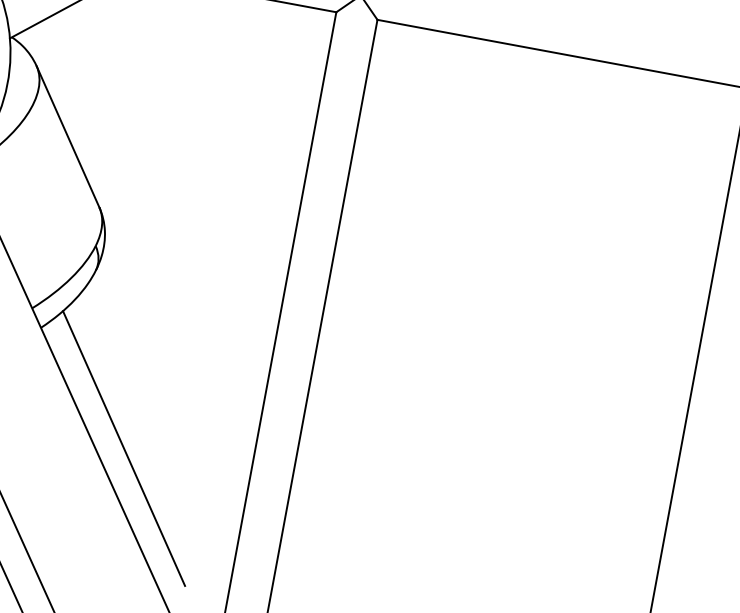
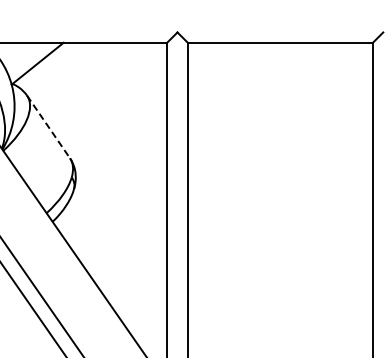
line: (67, 137) -> (48, 127), solid -> dashed
line: (123, 447) -> (103, 272), removed

